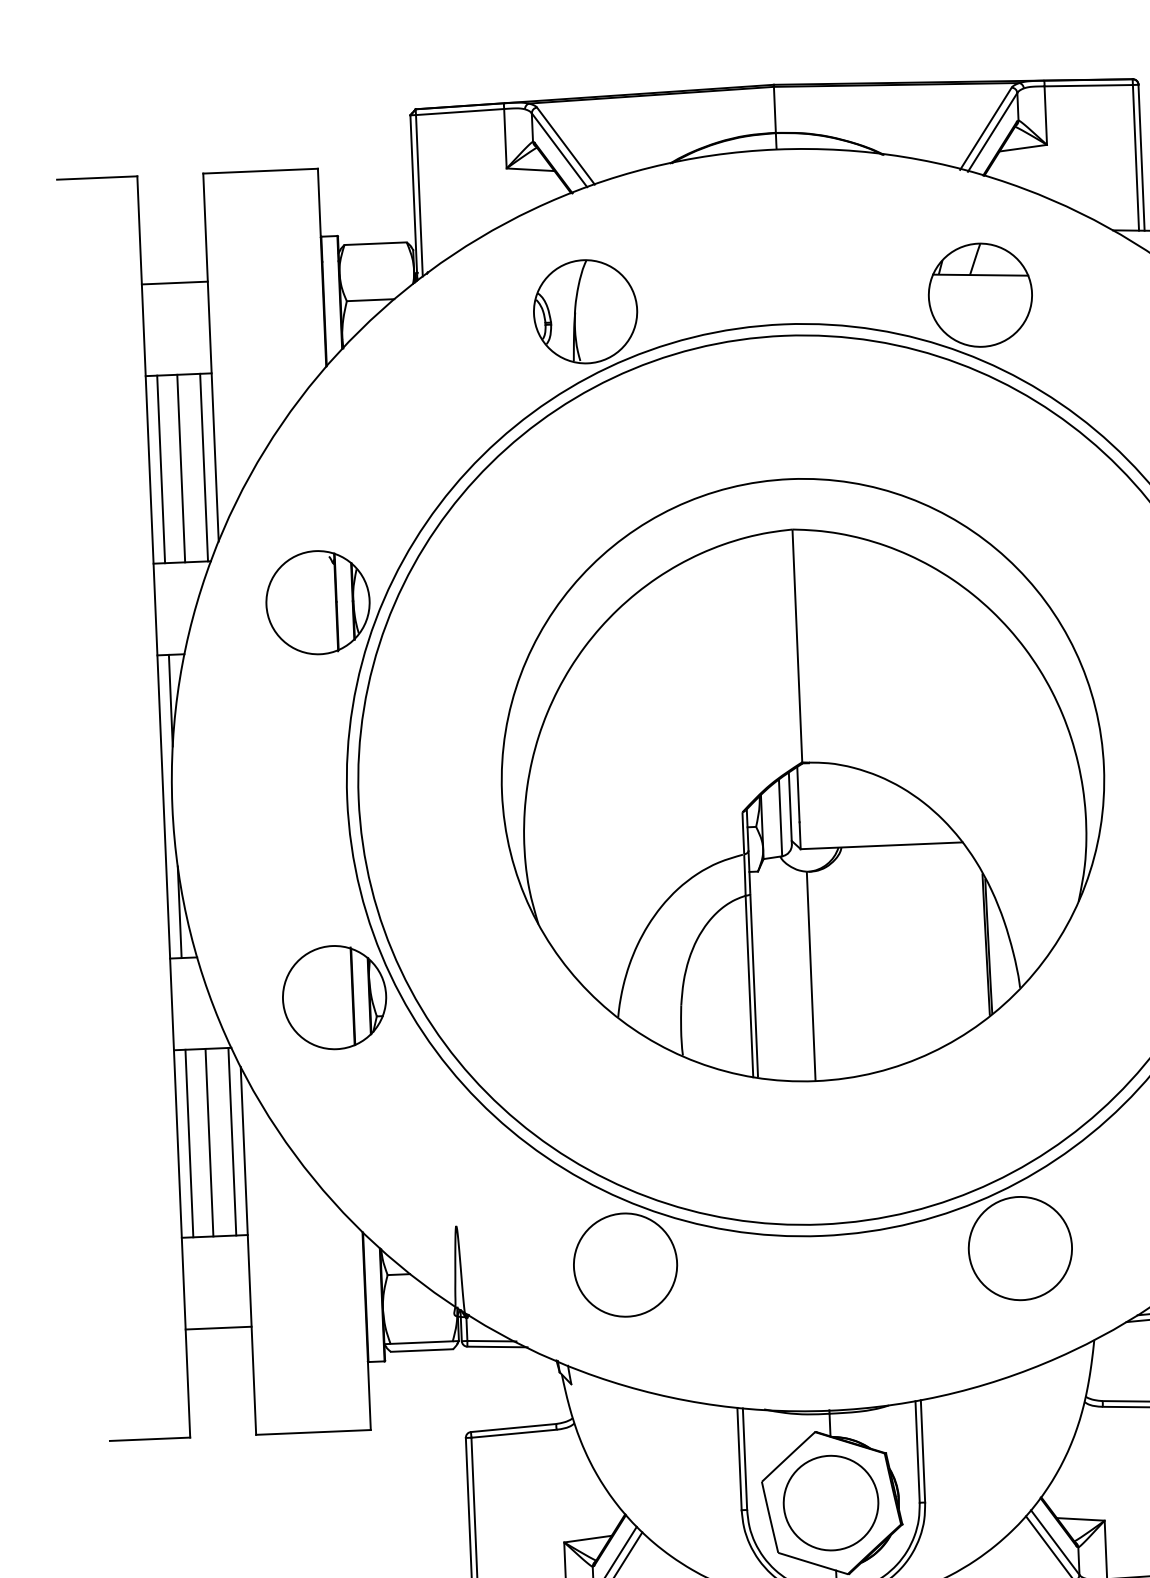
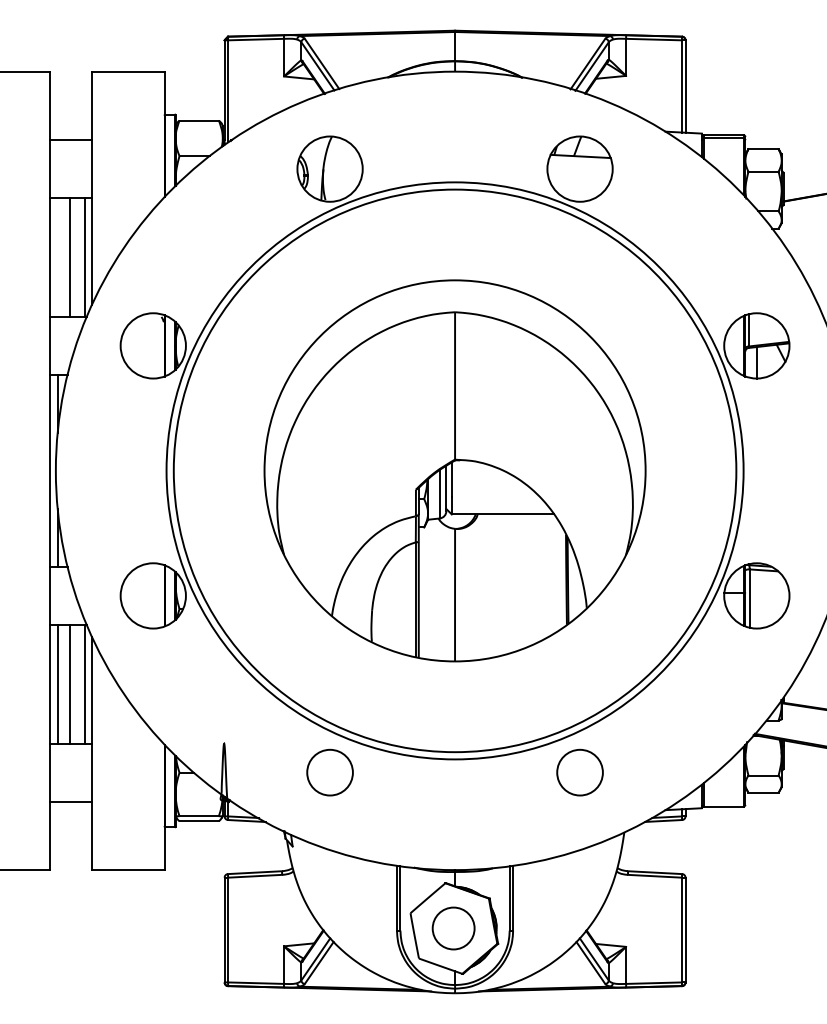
line: (160, 469) -> (57, 257), removed
circle: (1019, 1248) -> (579, 772), size x0.7
circle: (624, 1264) -> (329, 772), size x0.7
circle: (830, 1503) -> (453, 928), size x0.7

